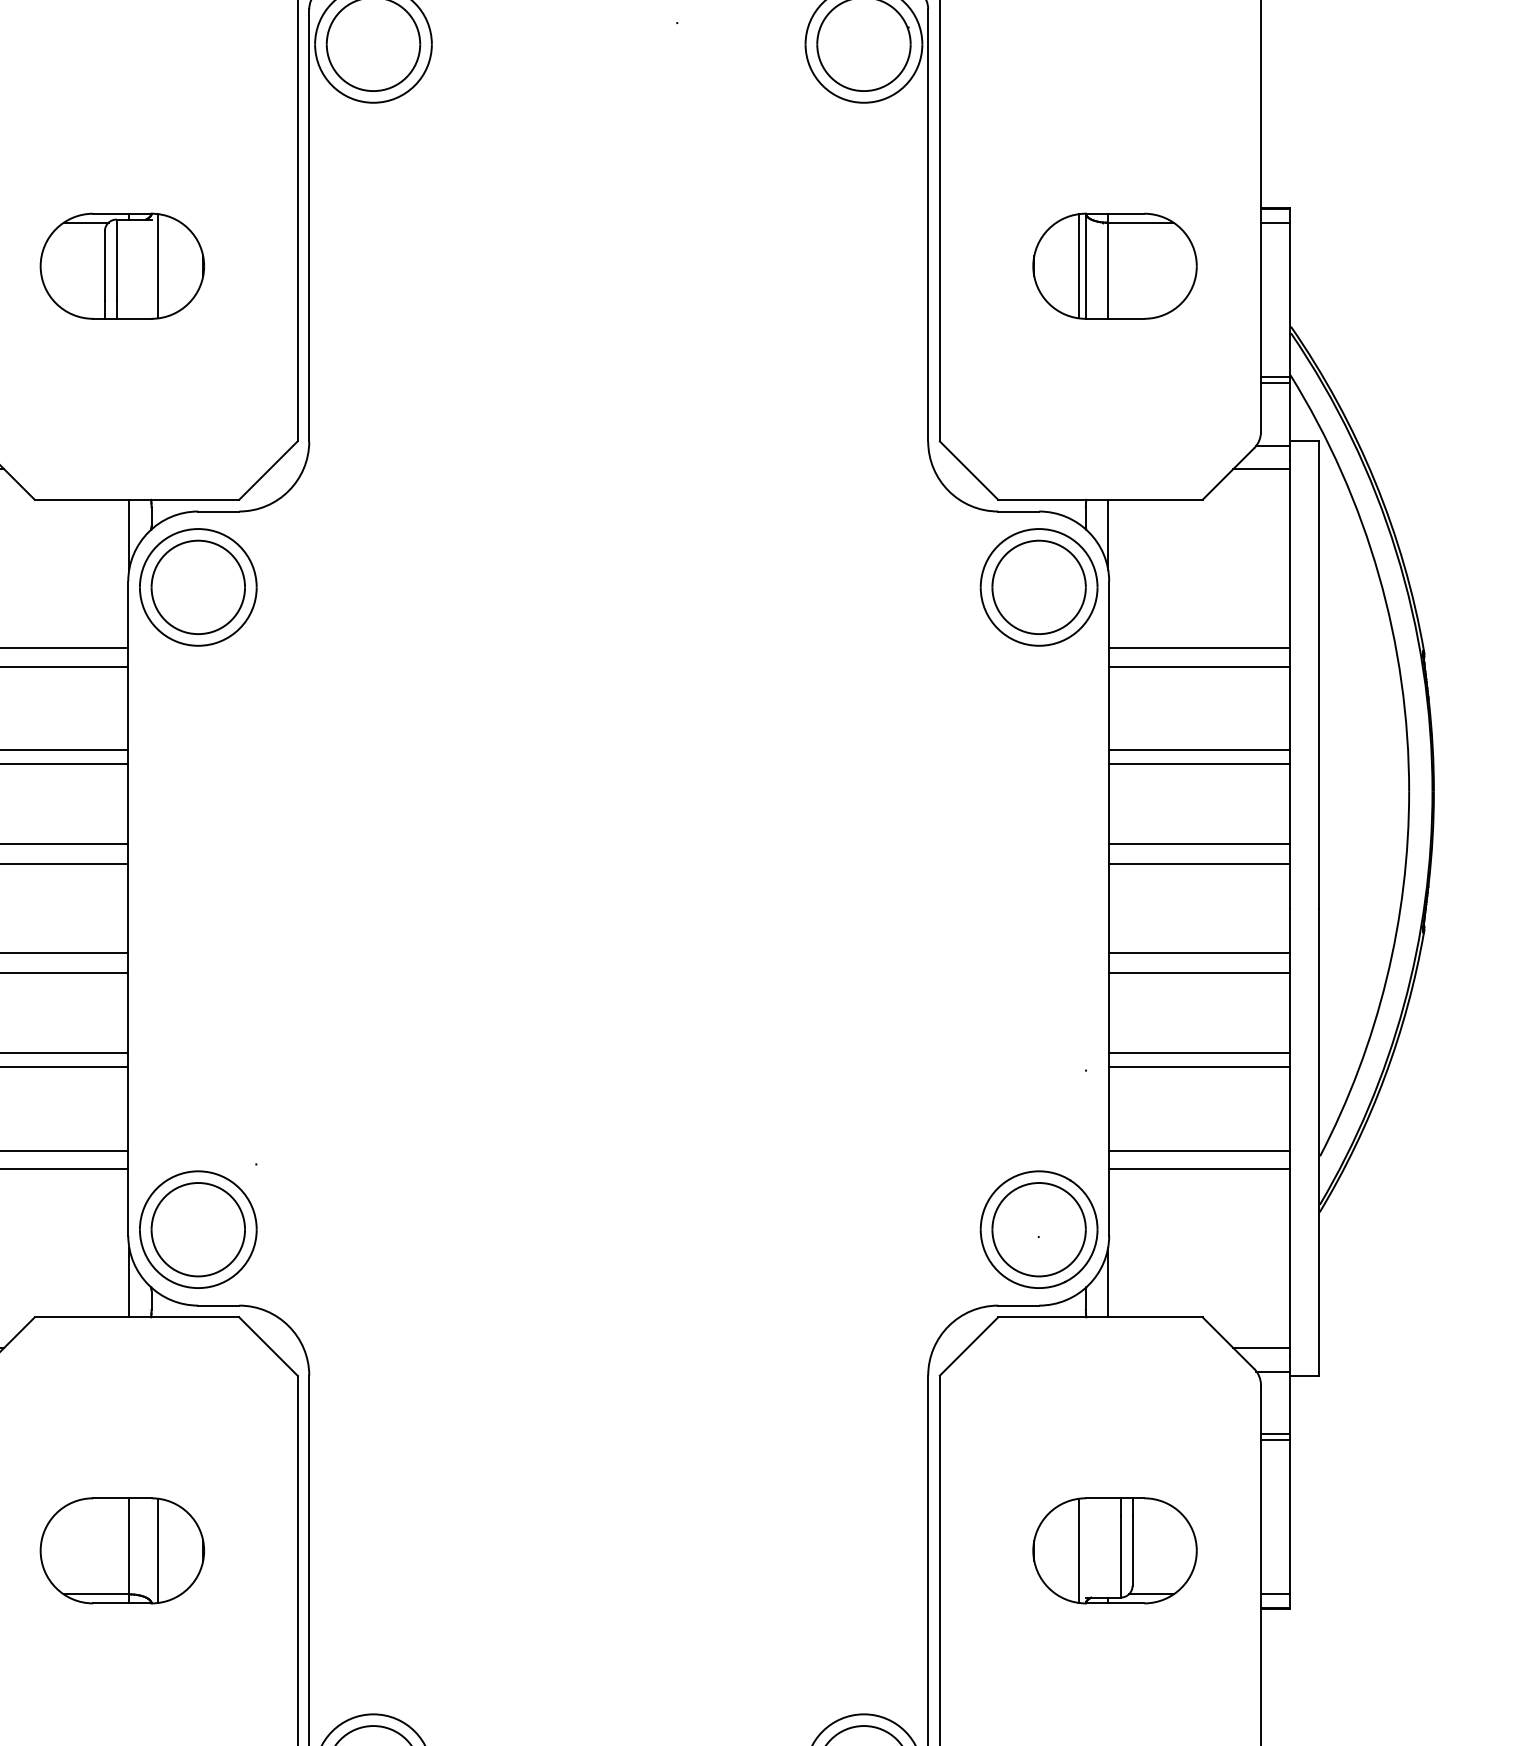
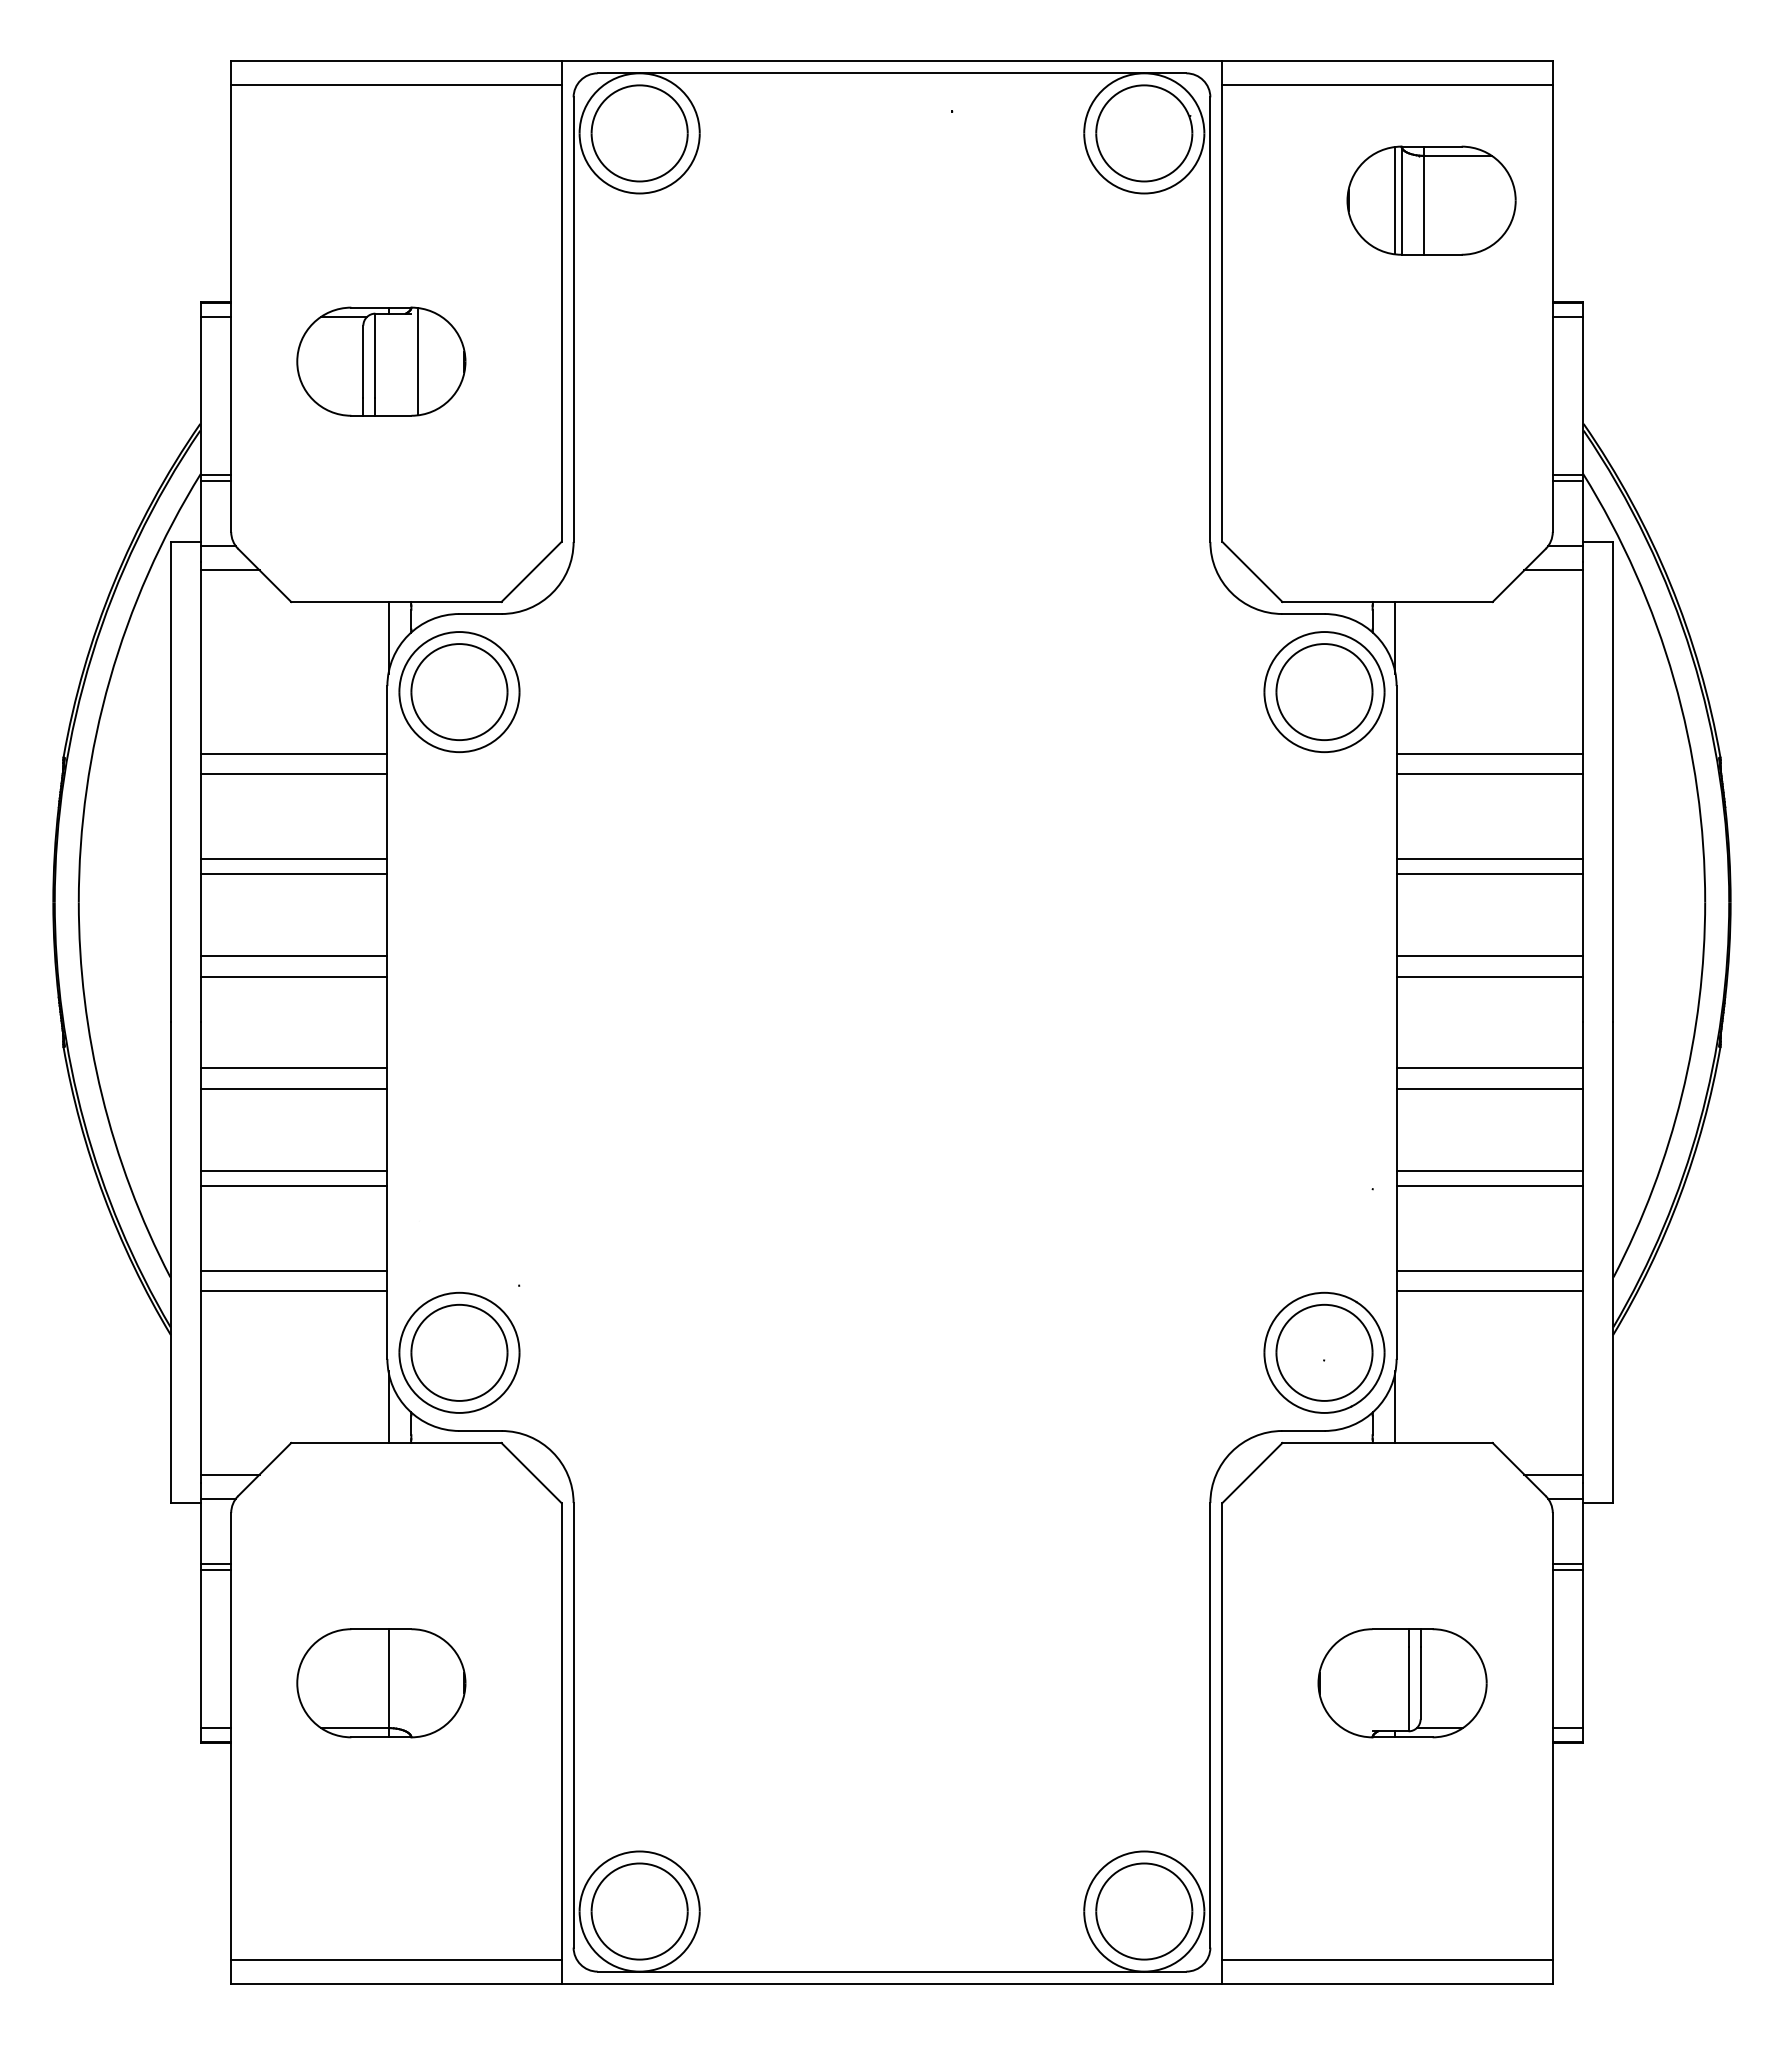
part: (1114, 266) -> (1431, 200), moved
line: (158, 1550) -> (418, 1682), removed
line: (1078, 1550) -> (1365, 1682), removed

